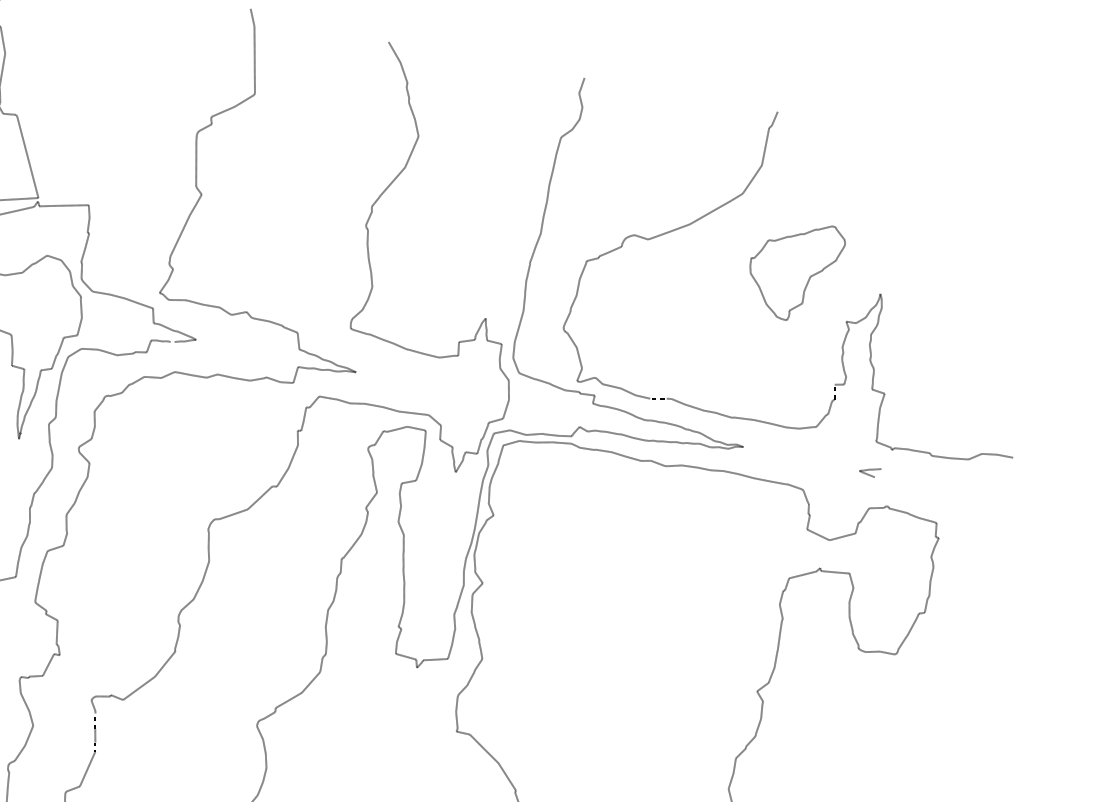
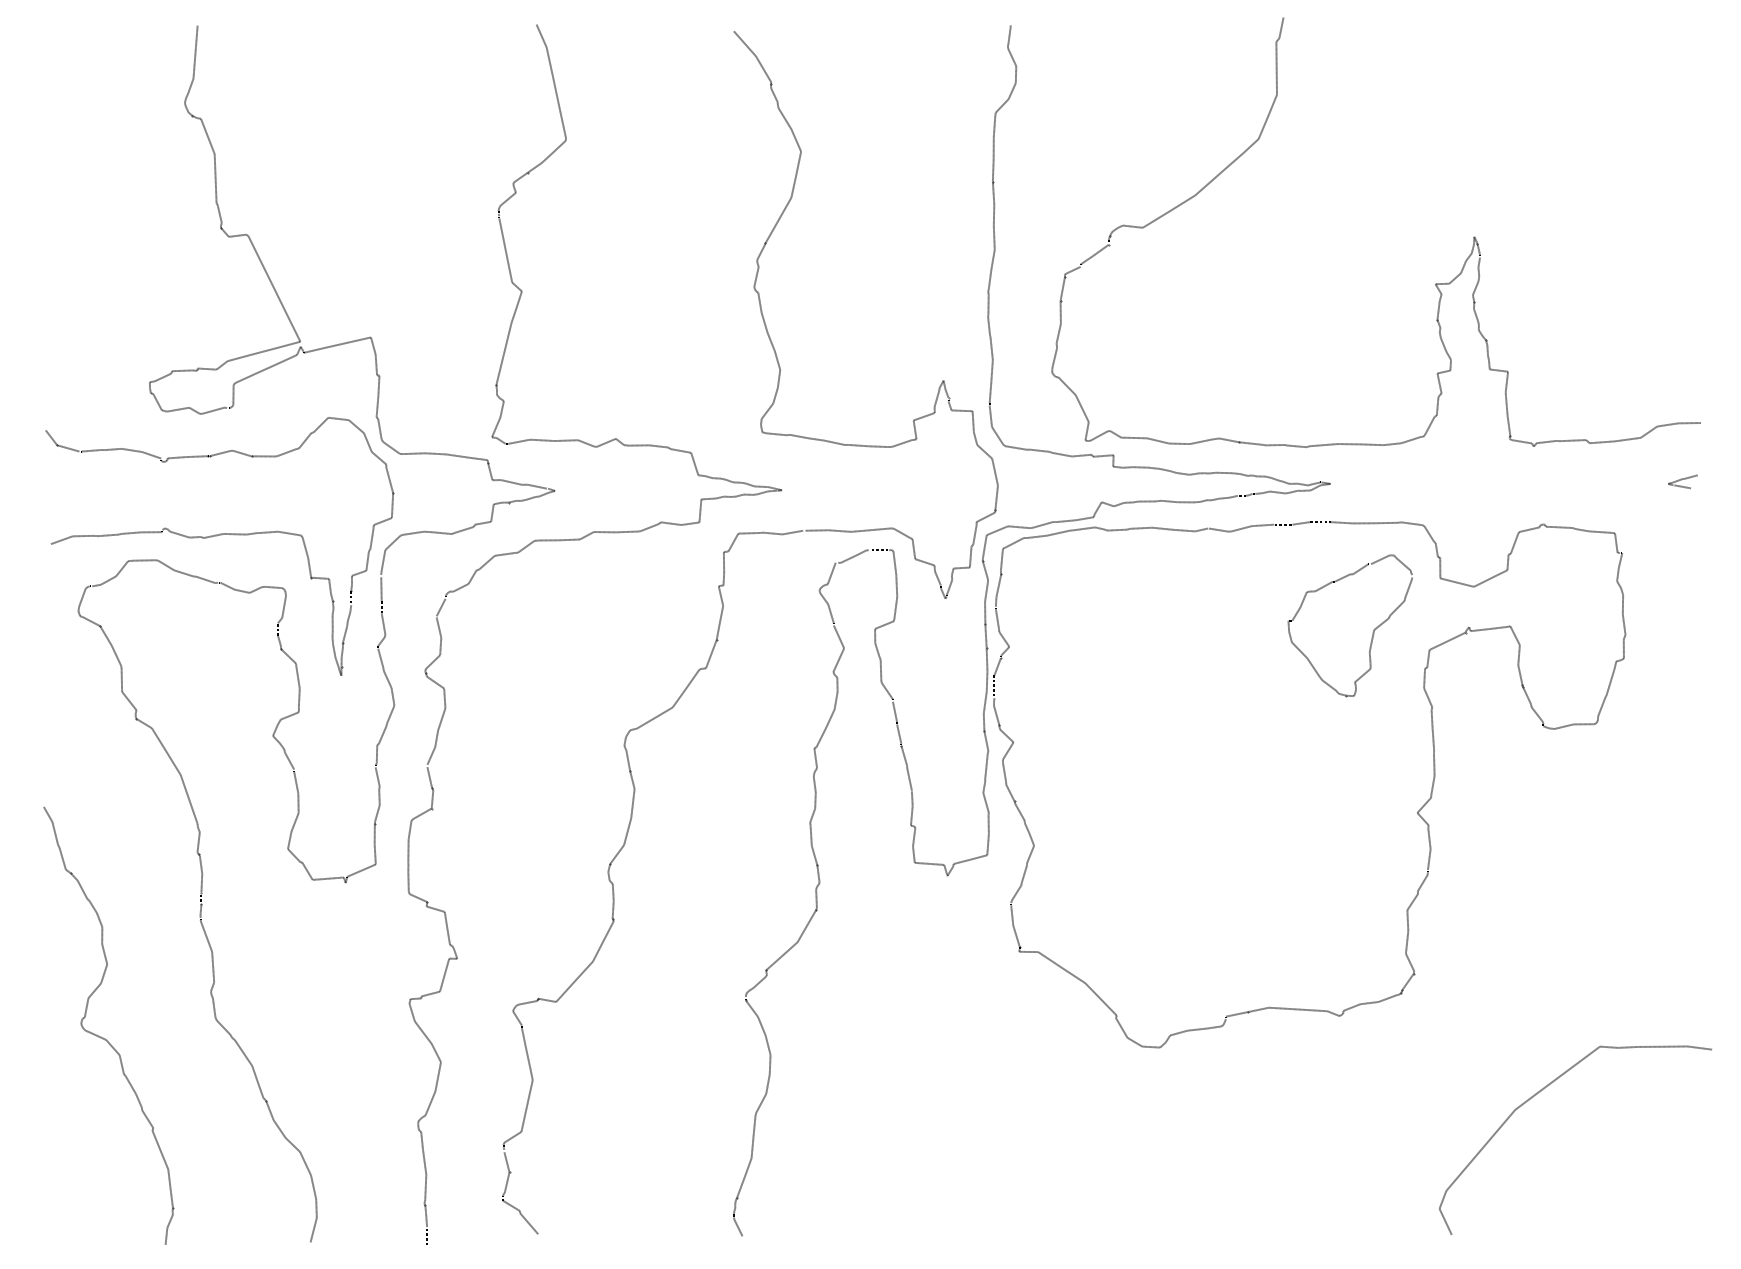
part: (808, 278) -> (1372, 632), moved
curve: (869, 470) -> (1681, 480), moved

